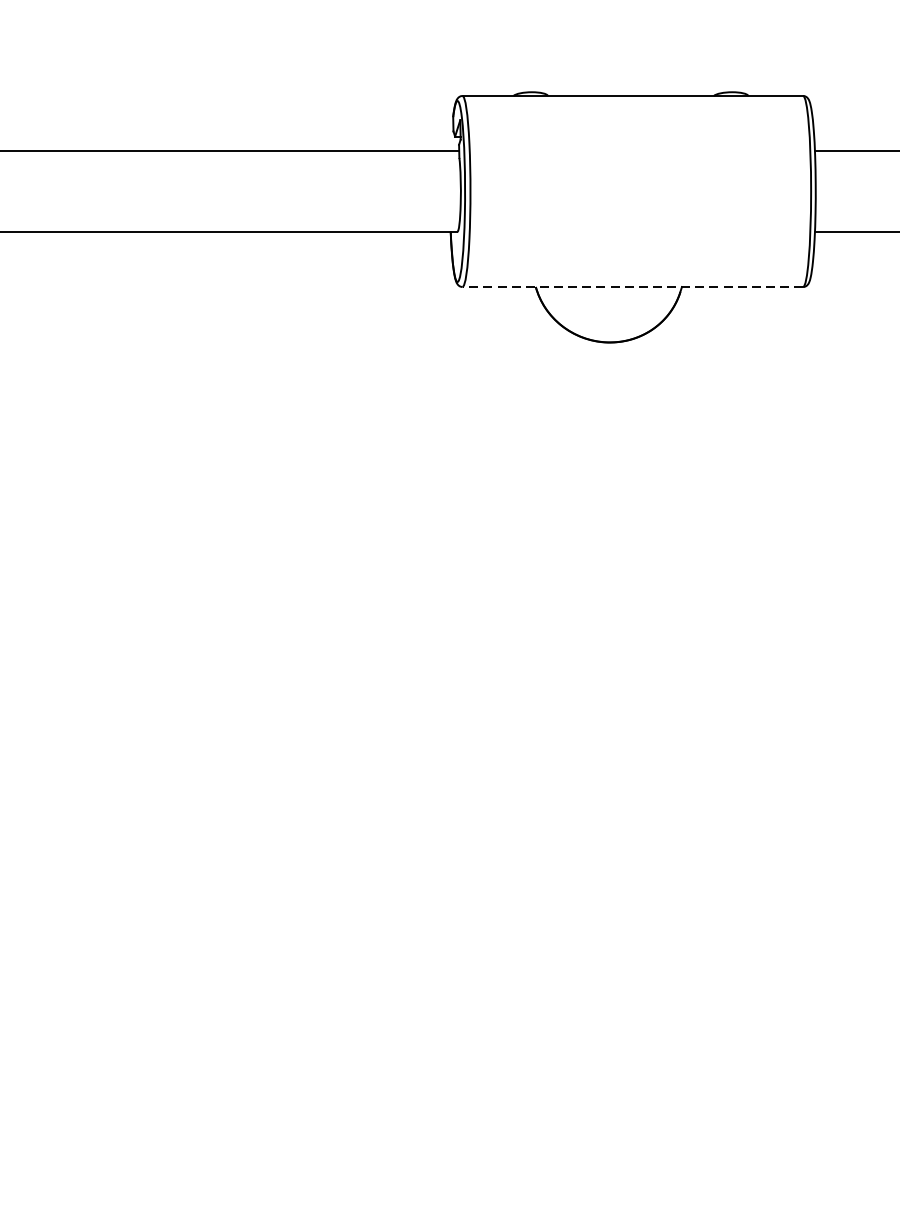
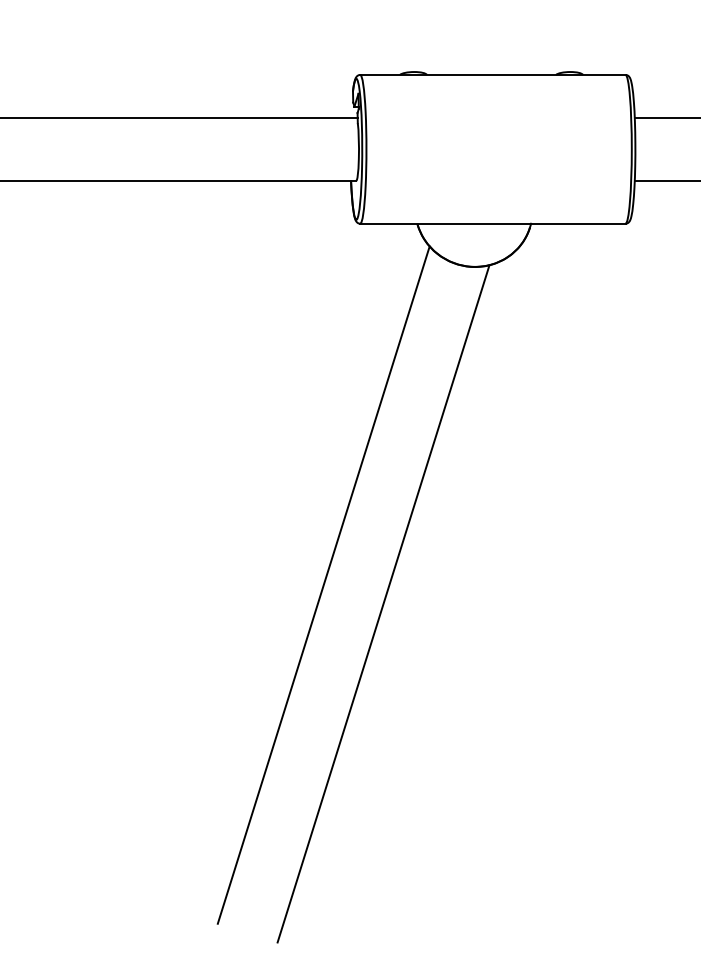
line: (632, 286) -> (492, 223), dashed -> solid
line: (415, 750) -> (323, 584), added
line: (492, 774) -> (383, 603), added

